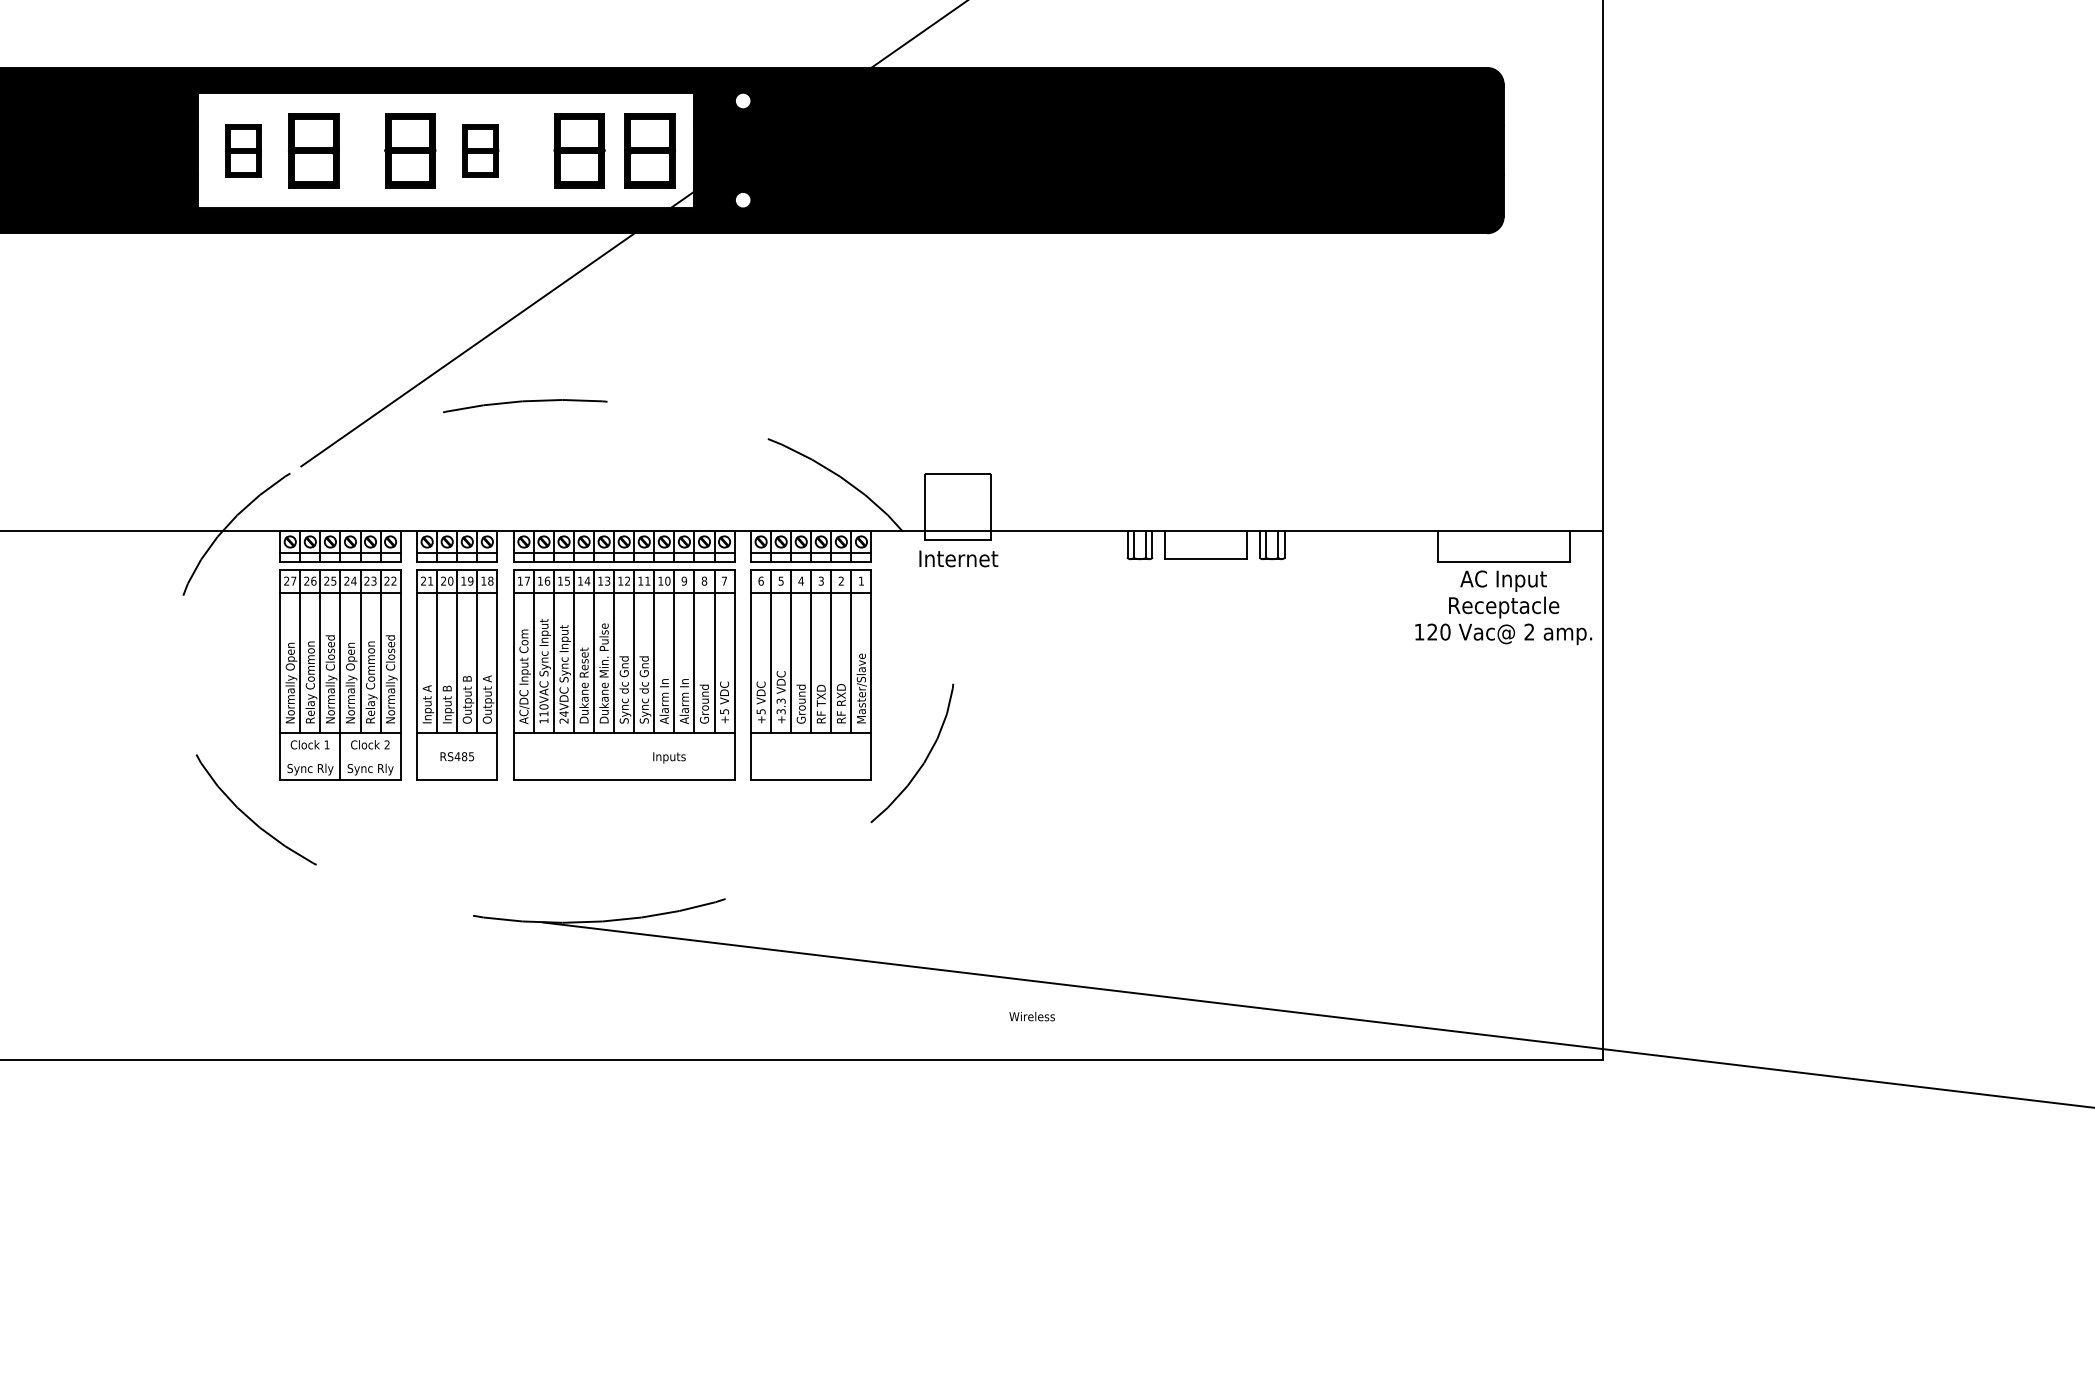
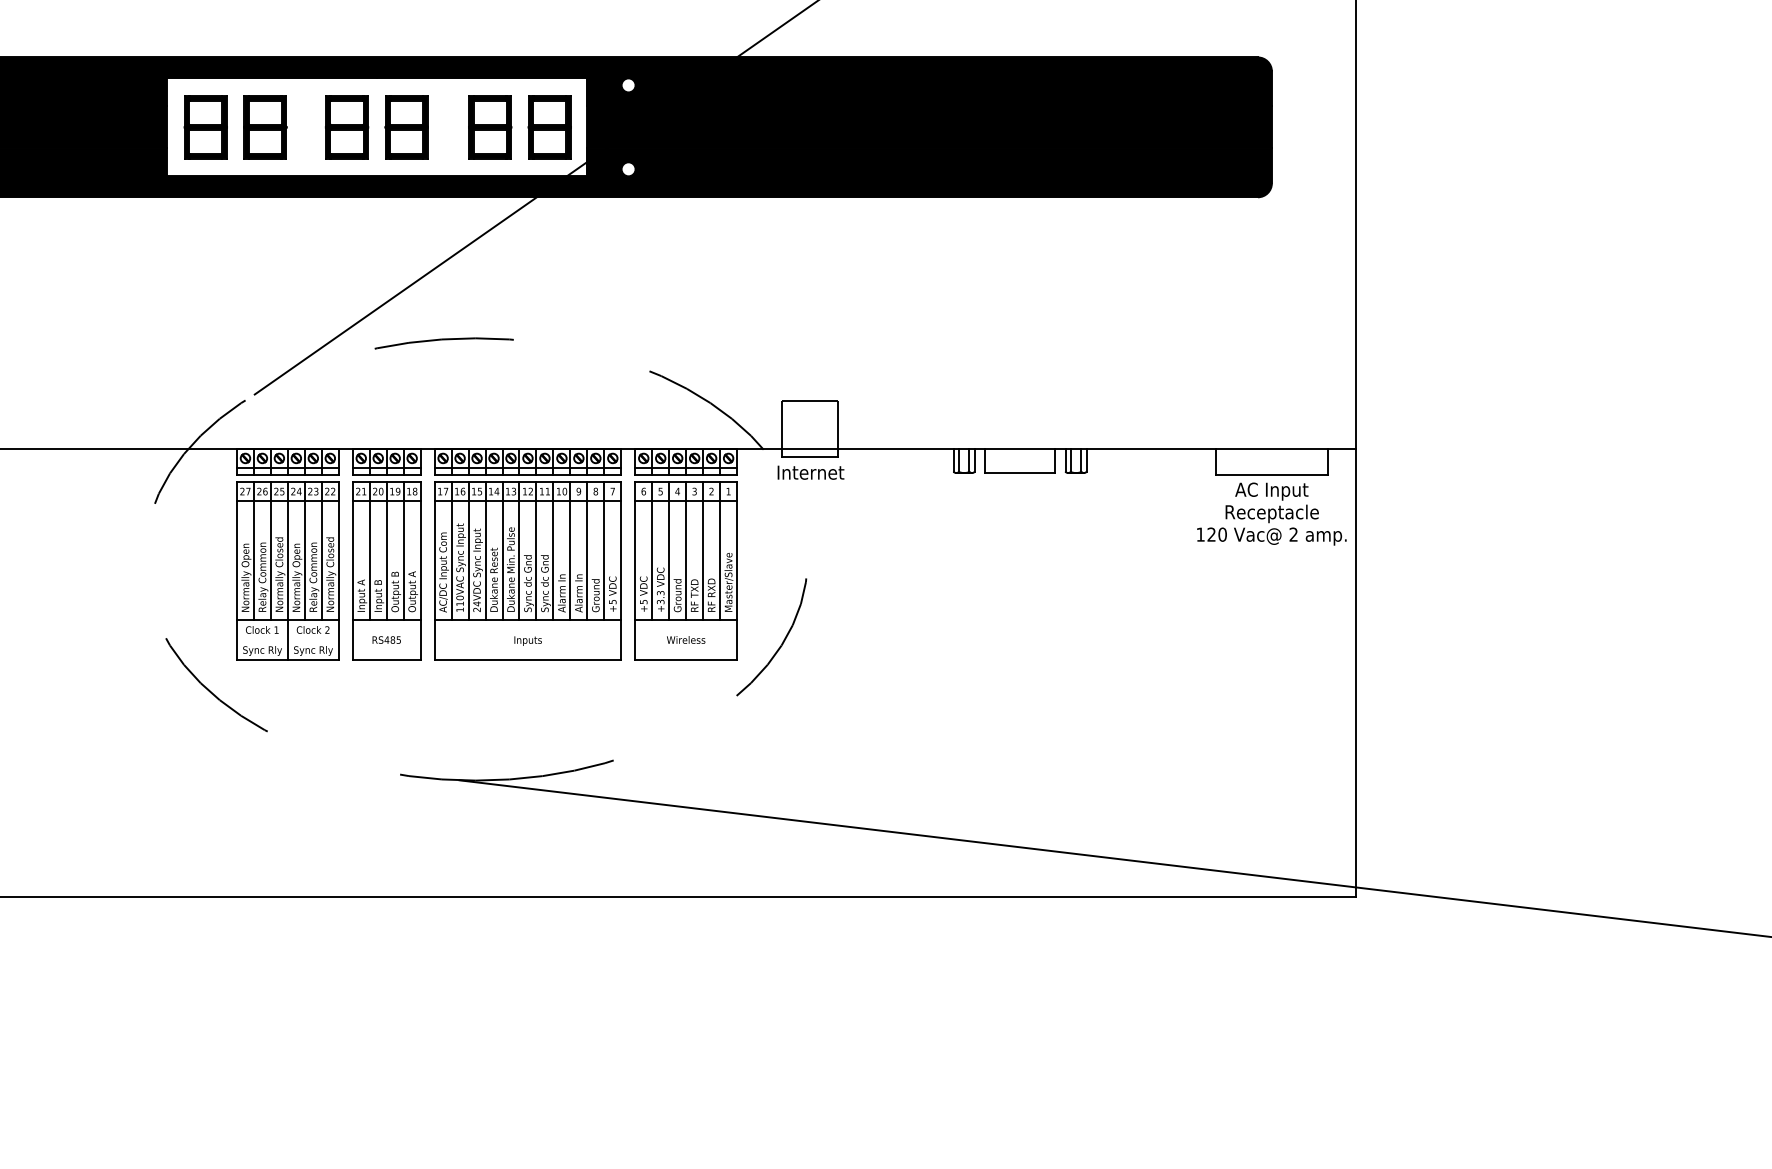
part: (243, 150) -> (205, 127), size x1.43
part: (480, 150) -> (406, 127), size x1.43
text: (669, 757) -> (528, 640), moved
text: (1031, 1016) -> (685, 639), moved

